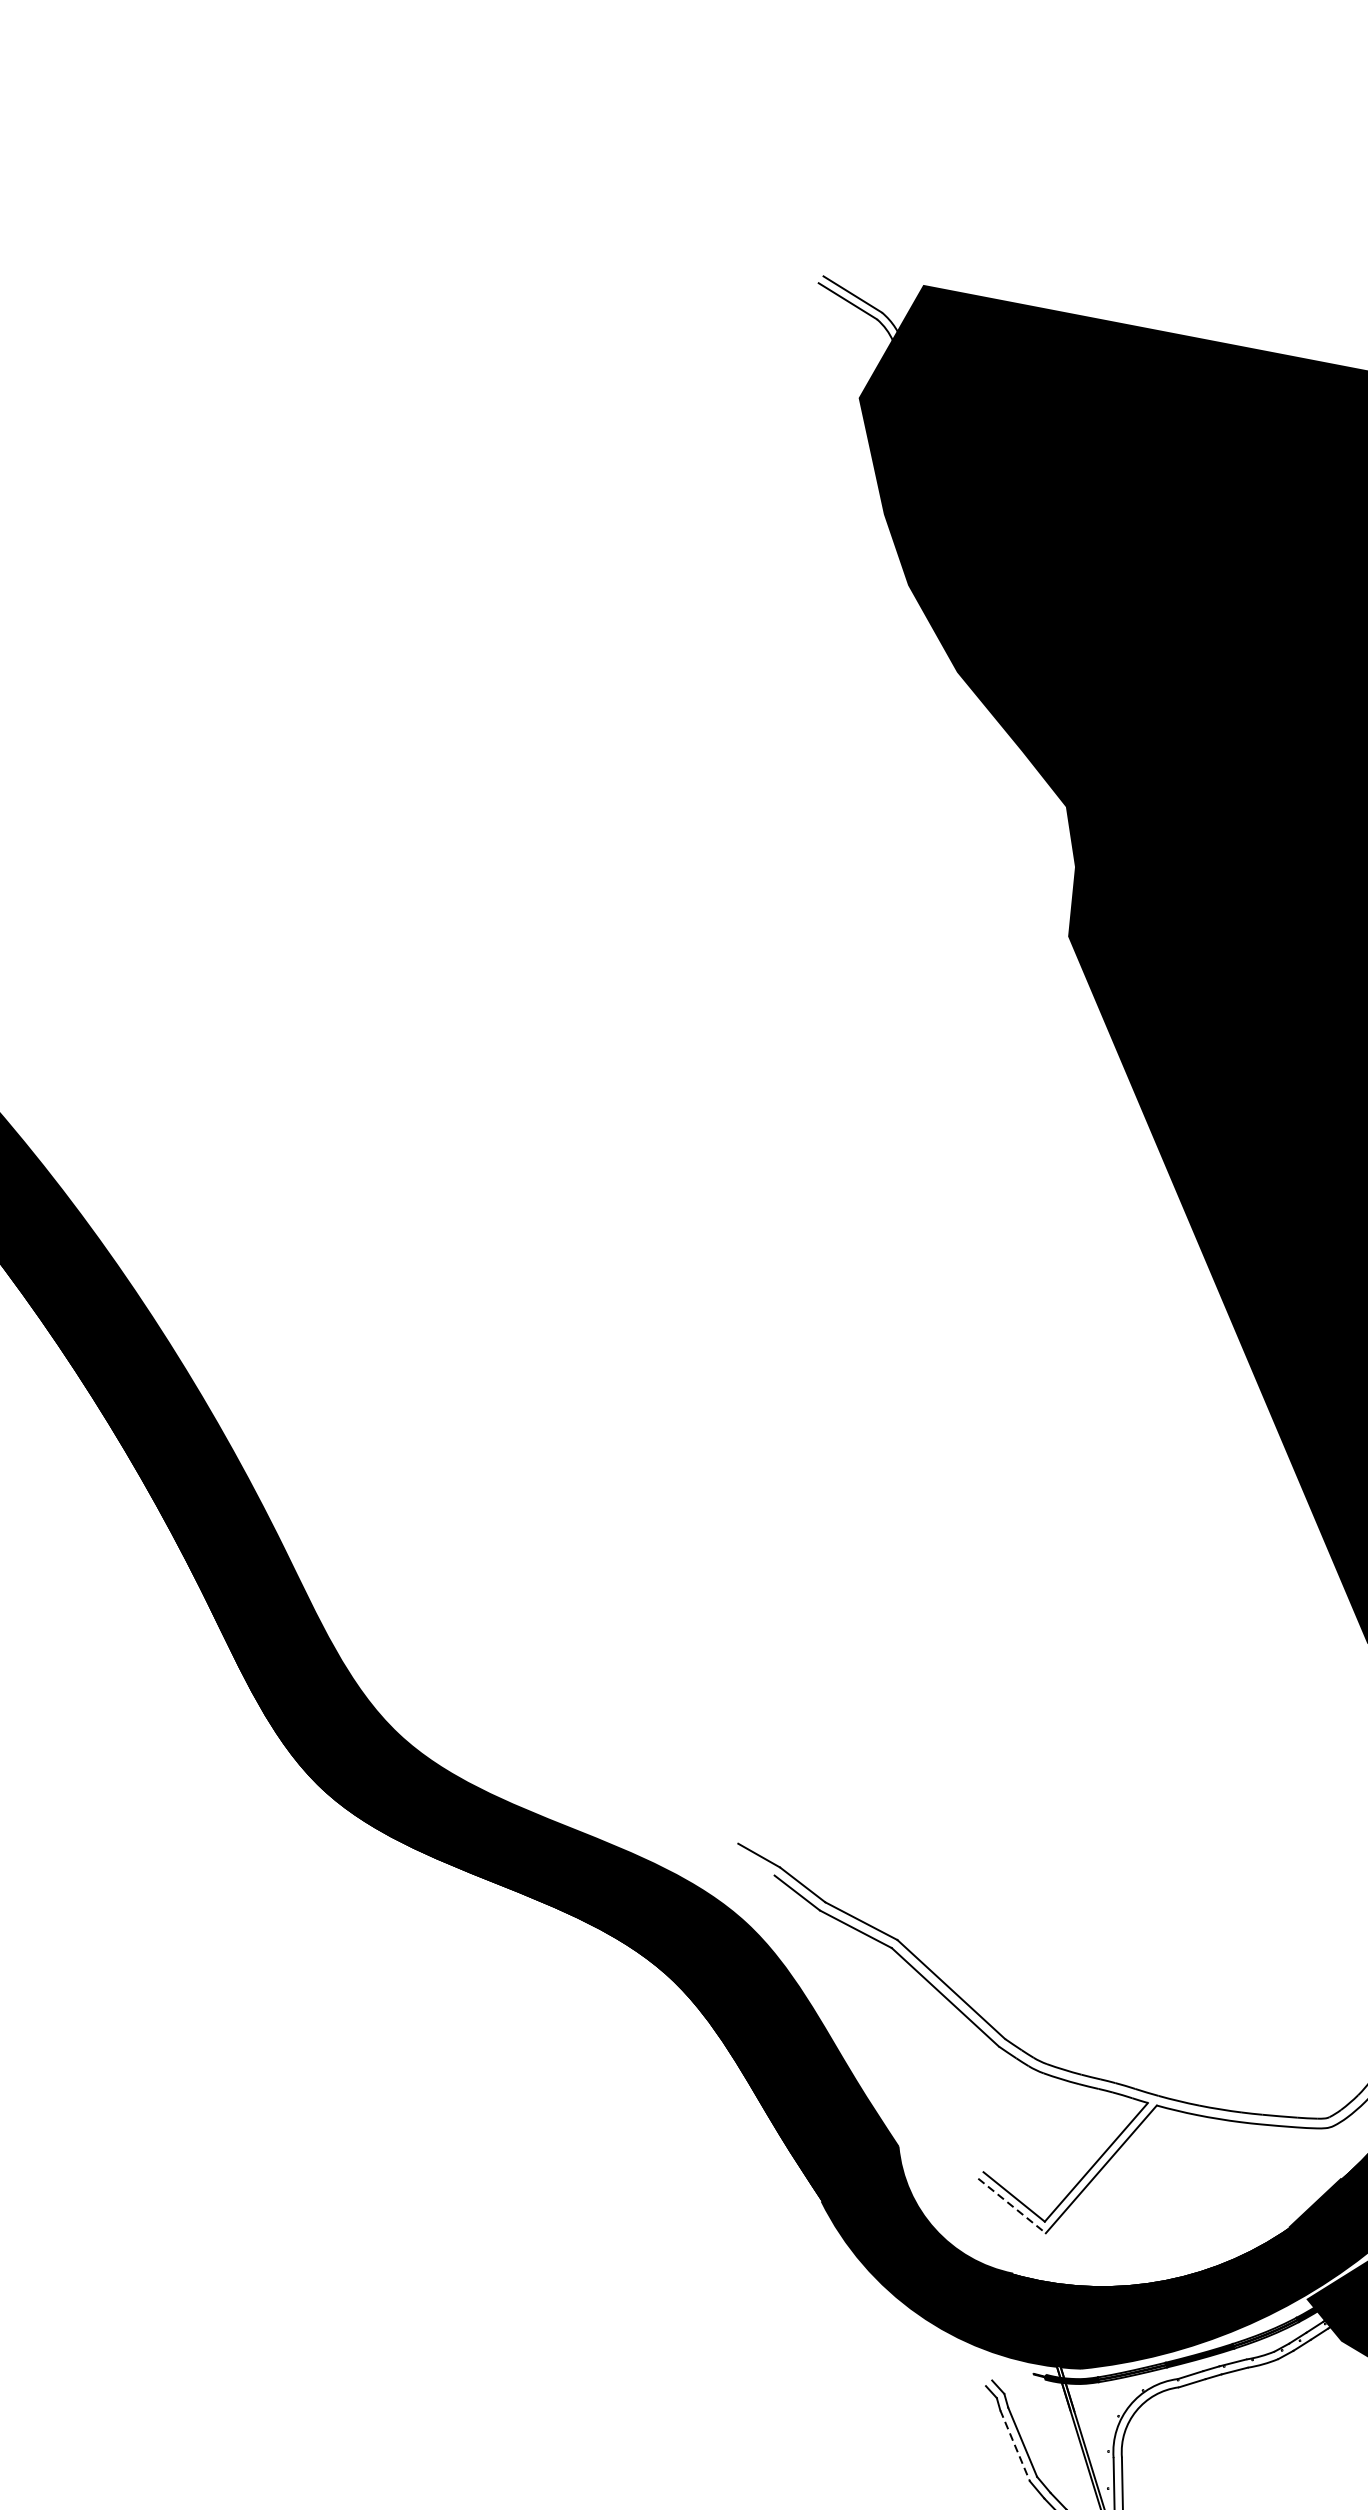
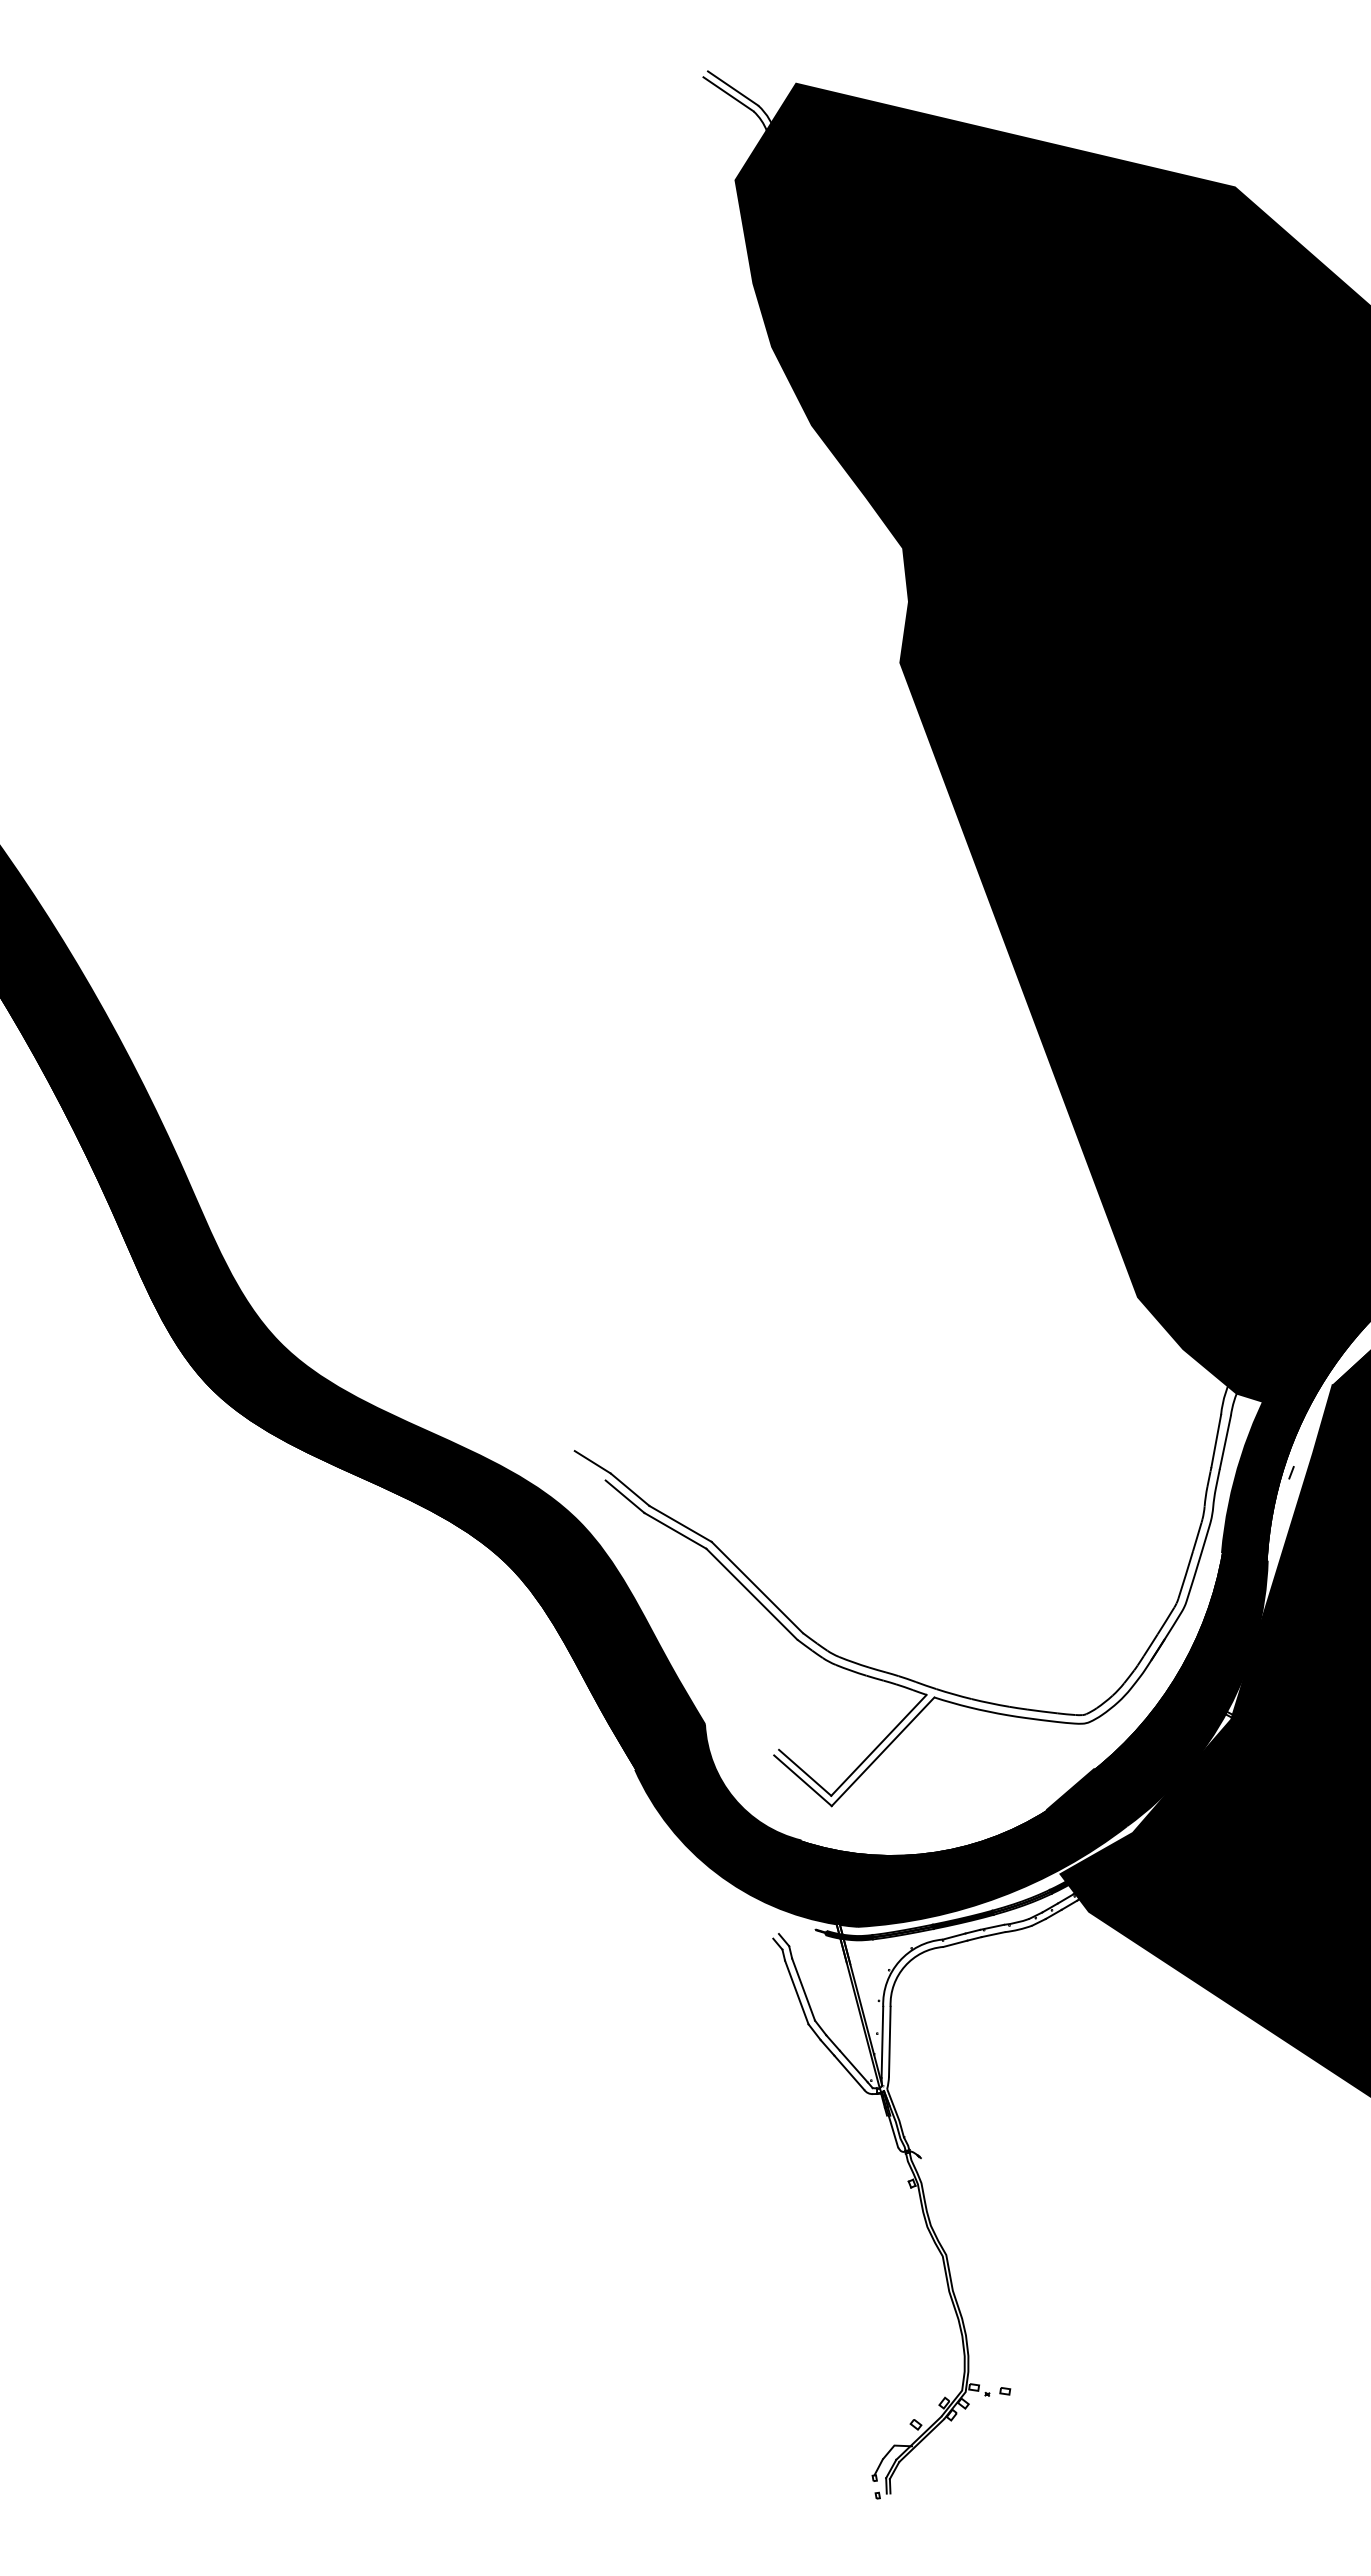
line: (1012, 2206) -> (803, 1781), dashed -> solid
line: (1014, 2445) -> (796, 1992), dashed -> solid

